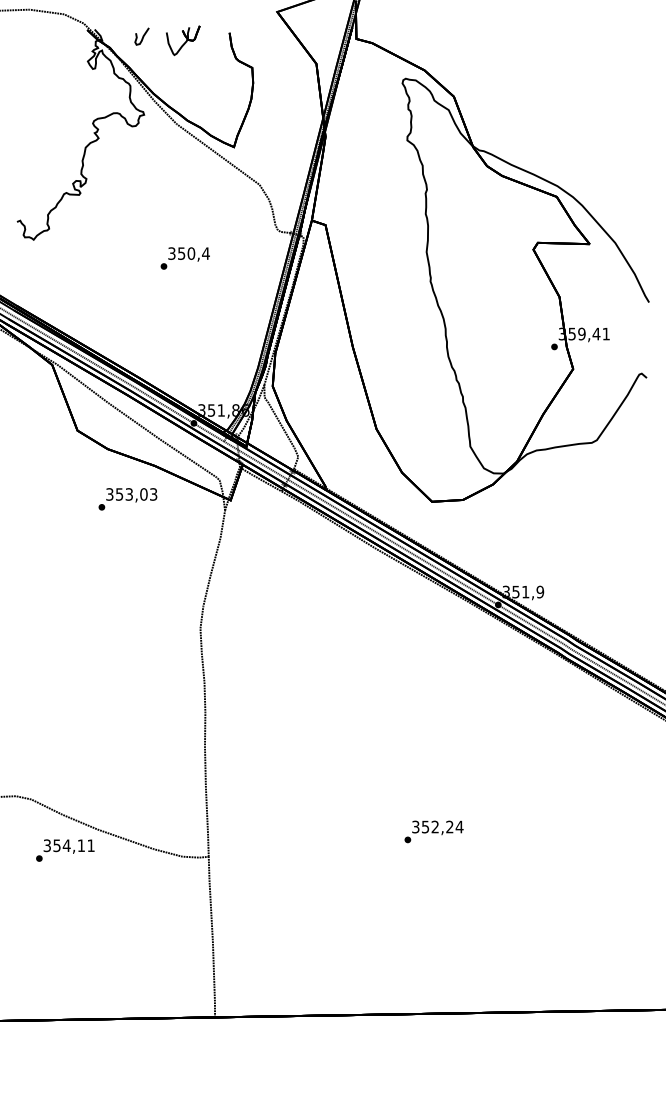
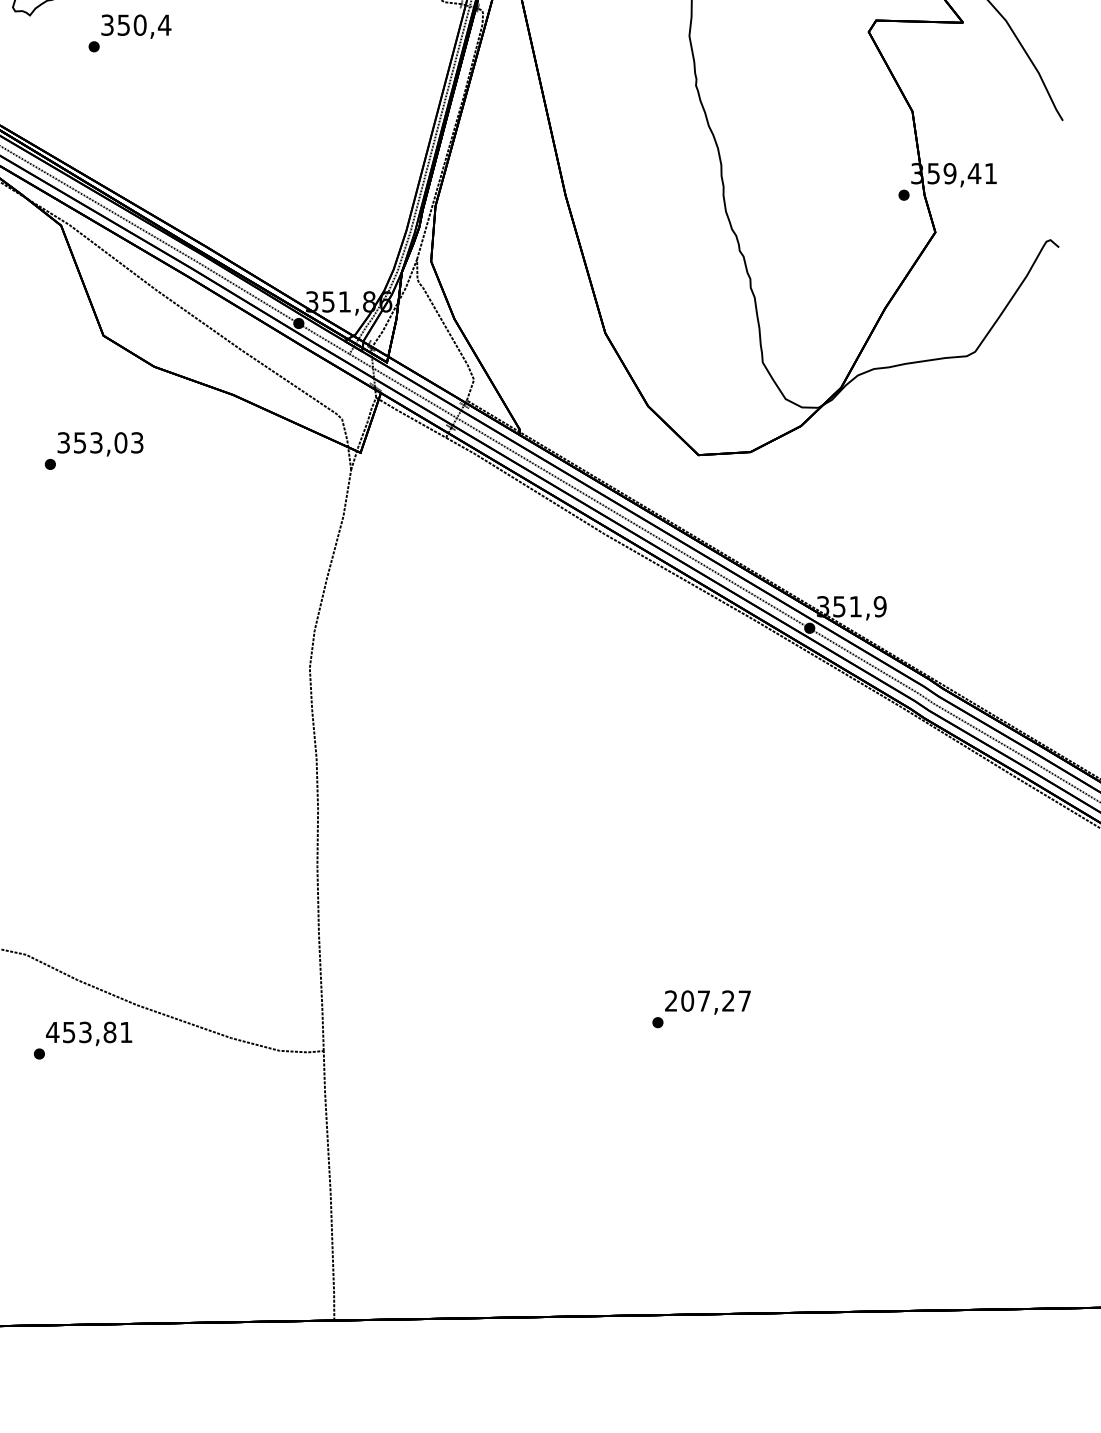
text: (184, 258) -> (128, 33), moved
text: (127, 499) -> (93, 451), moved
text: (437, 826) -> (707, 1000), 352,24 -> 207,27
text: (64, 845) -> (81, 1032), 354,11 -> 453,81

